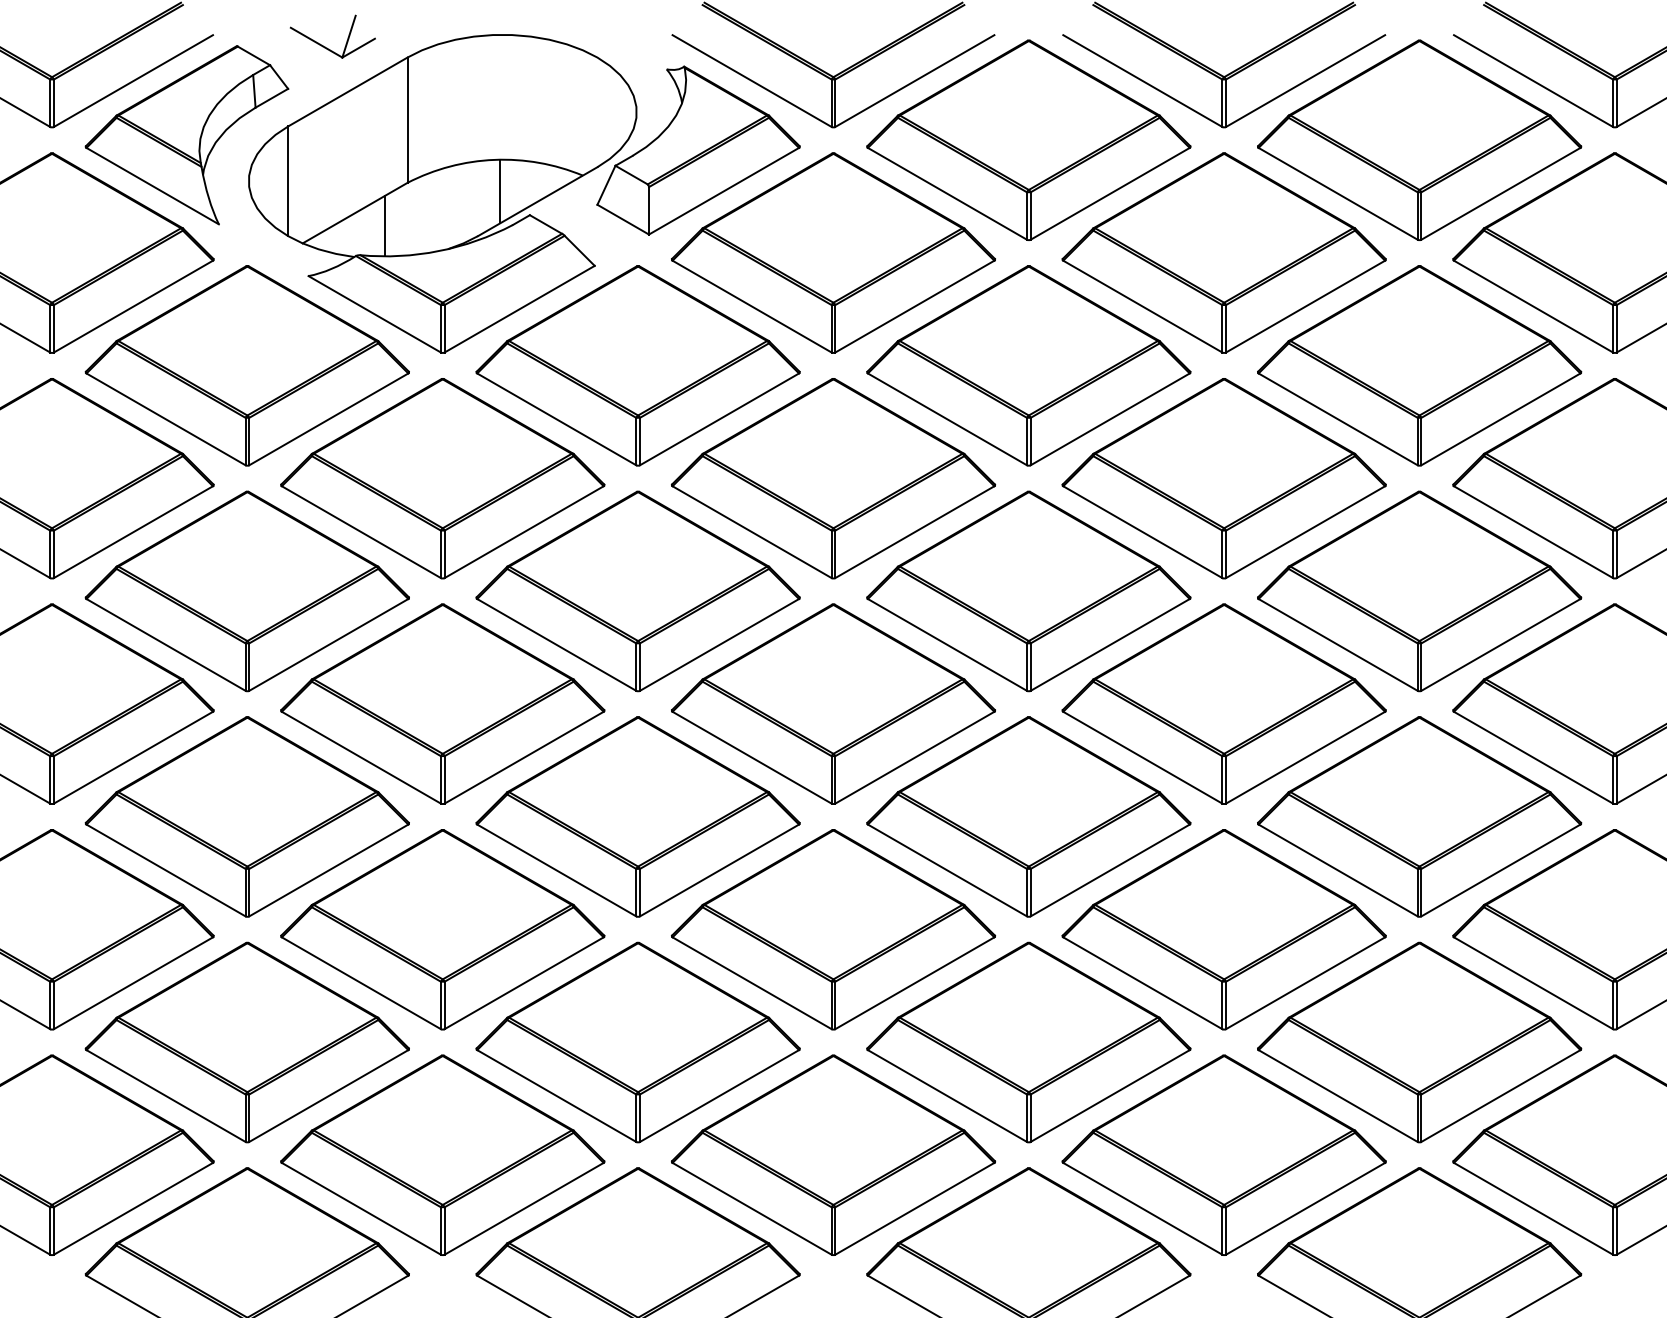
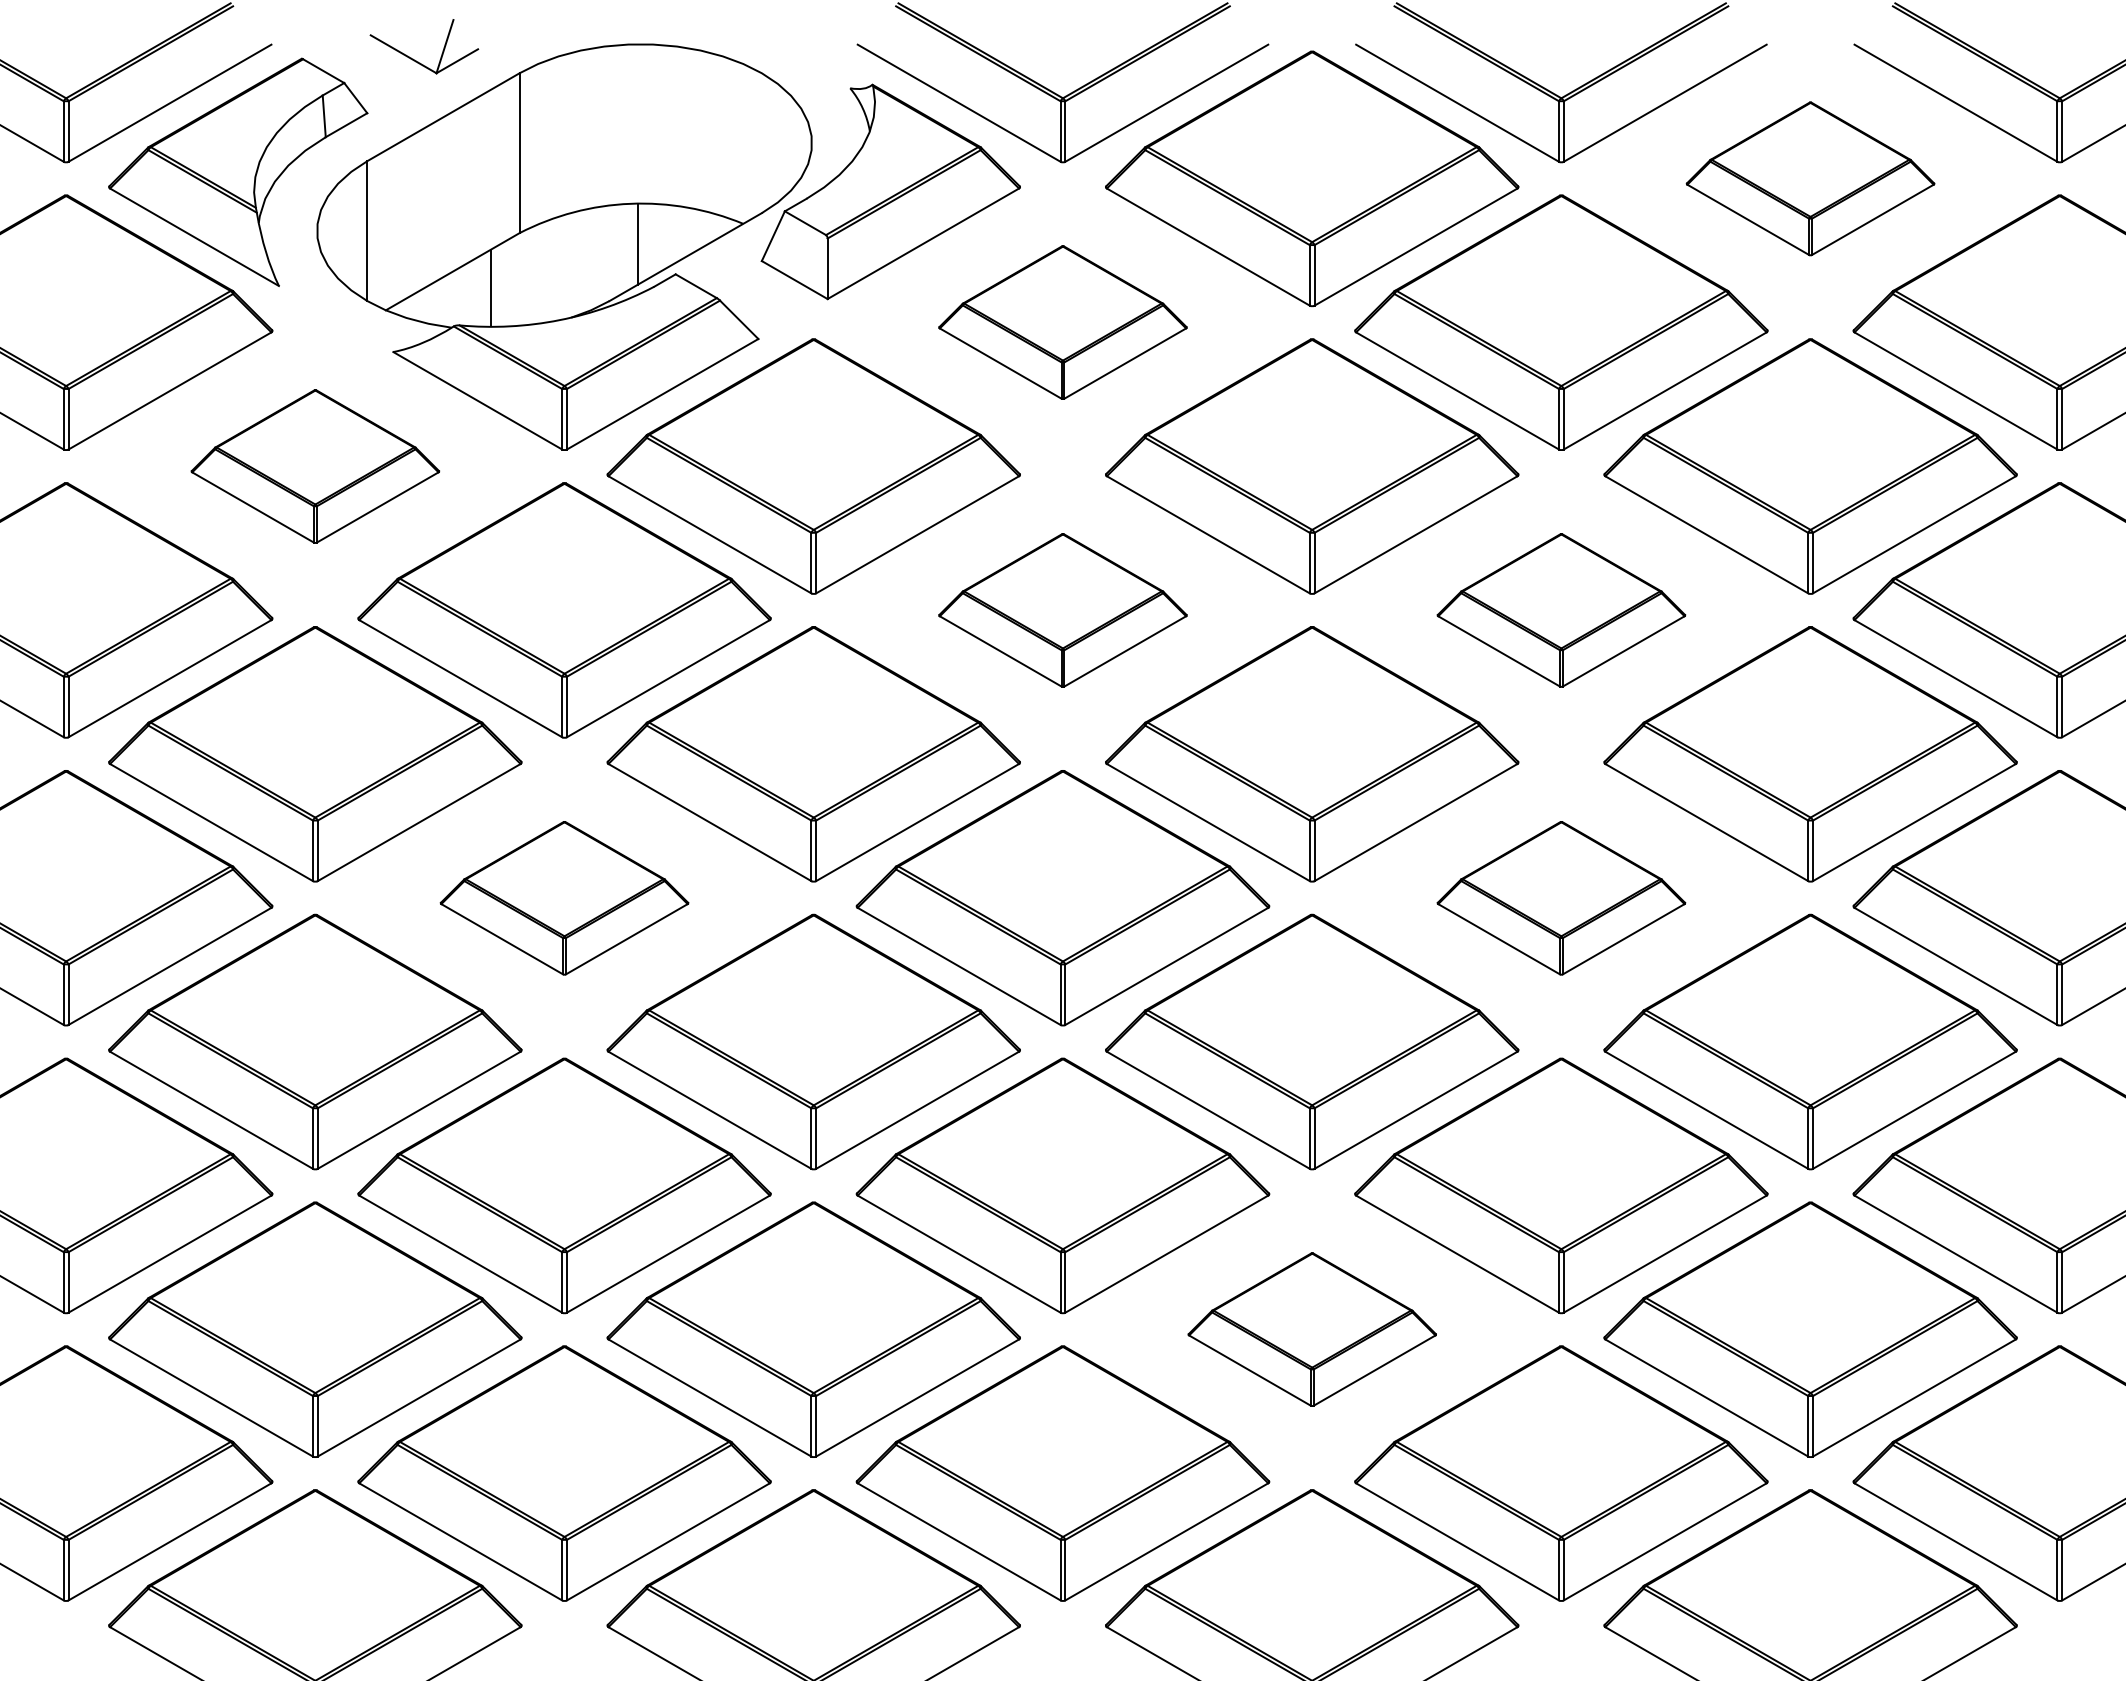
part: (1419, 140) -> (1810, 178), size x0.6
part: (833, 252) -> (1062, 322), size x0.6
part: (247, 365) -> (315, 466), size x0.6
part: (833, 478) -> (1062, 610), size x0.6
part: (1224, 478) -> (1561, 610), size x0.6
part: (442, 704) -> (564, 898), size x0.6
part: (1224, 704) -> (1561, 898), size x0.6
part: (1029, 1042) -> (1312, 1329), size x0.6

